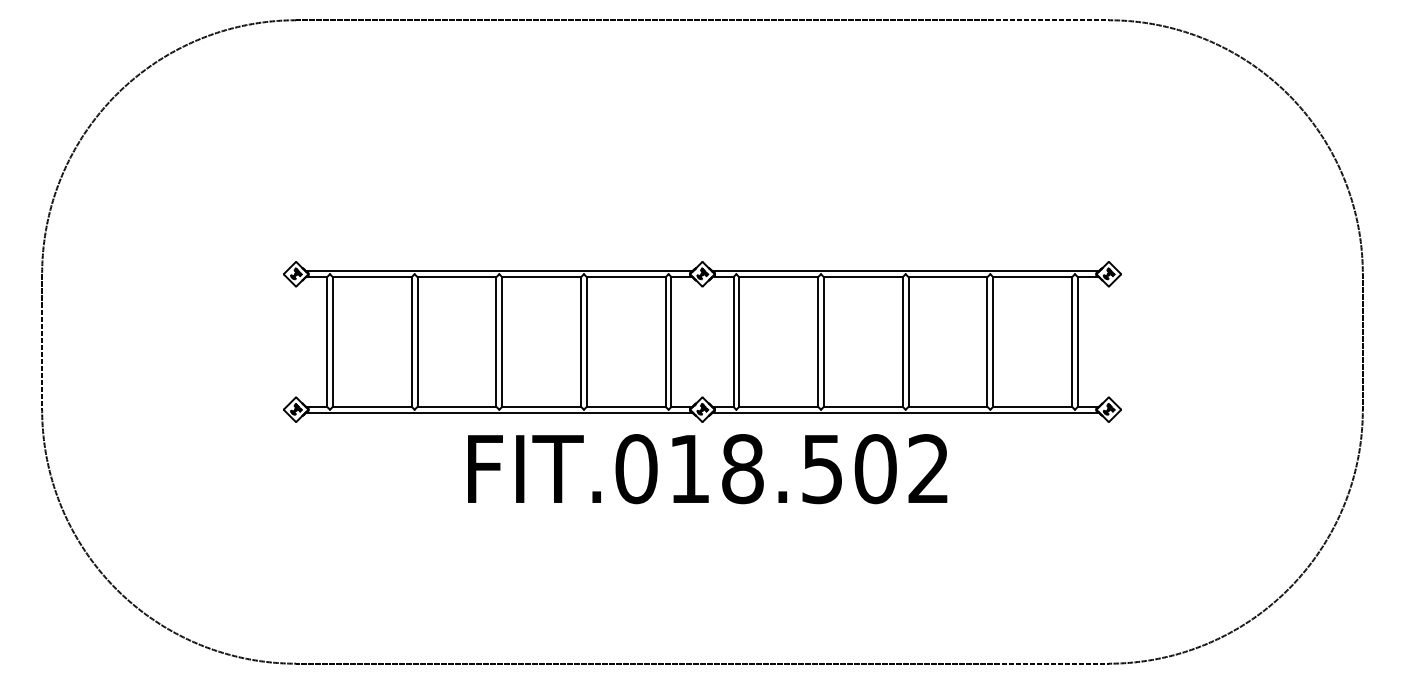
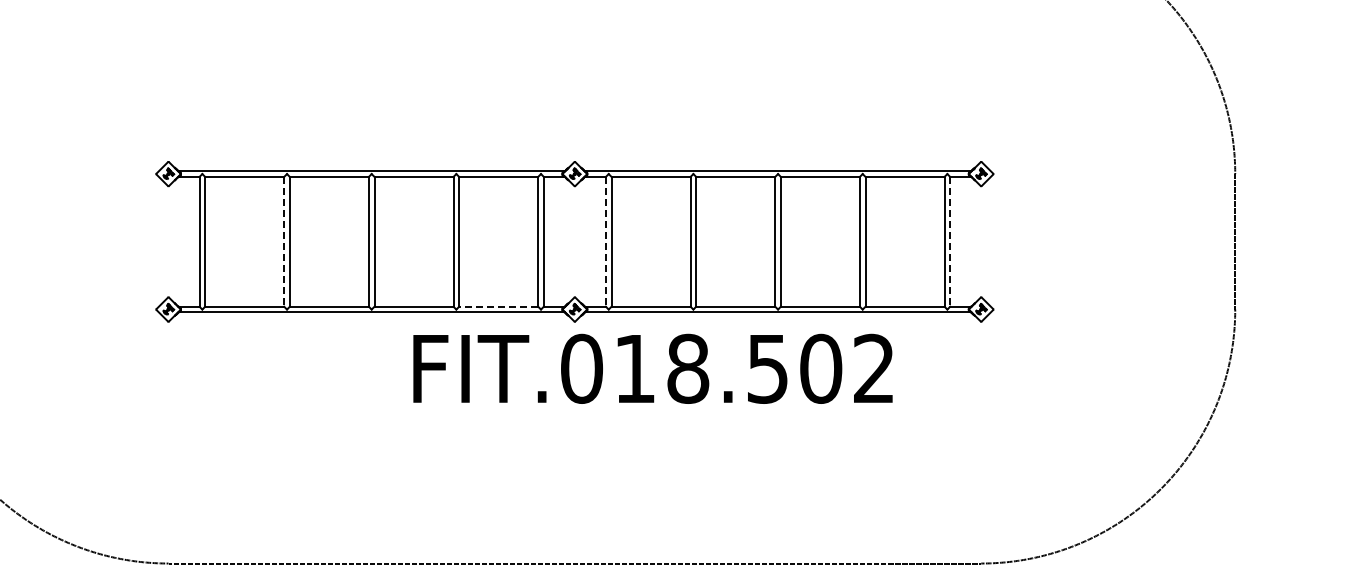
line: (411, 342) -> (283, 242), solid -> dashed
line: (733, 342) -> (605, 242), solid -> dashed
line: (1077, 342) -> (949, 242), solid -> dashed
line: (625, 406) -> (497, 306), solid -> dashed
text: (707, 469) -> (652, 369), moved

